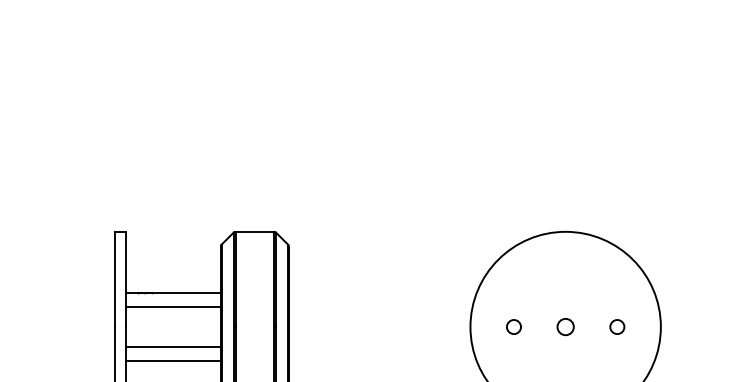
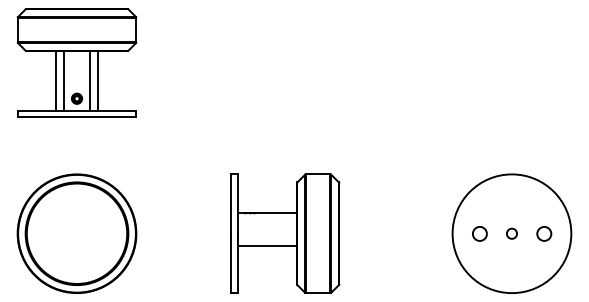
line: (171, 307) -> (266, 221), removed
circle: (513, 326) -> (479, 233), size x1.6
circle: (616, 326) -> (543, 233), size x1.6
line: (171, 360) -> (266, 254), removed

